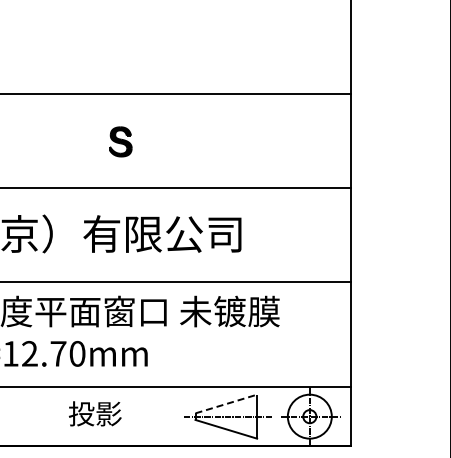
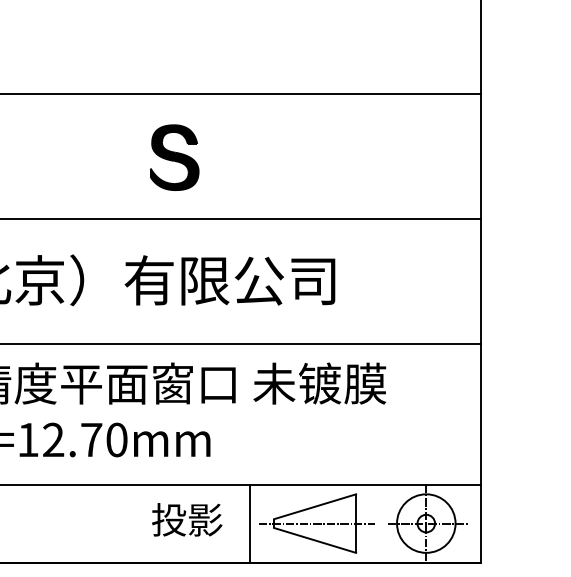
part: (120, 141) -> (174, 157), size x1.67
line: (226, 403) -> (315, 506), dashed -> solid
text: (95, 413) -> (187, 519), moved
line: (177, 416) -> (250, 523), added

